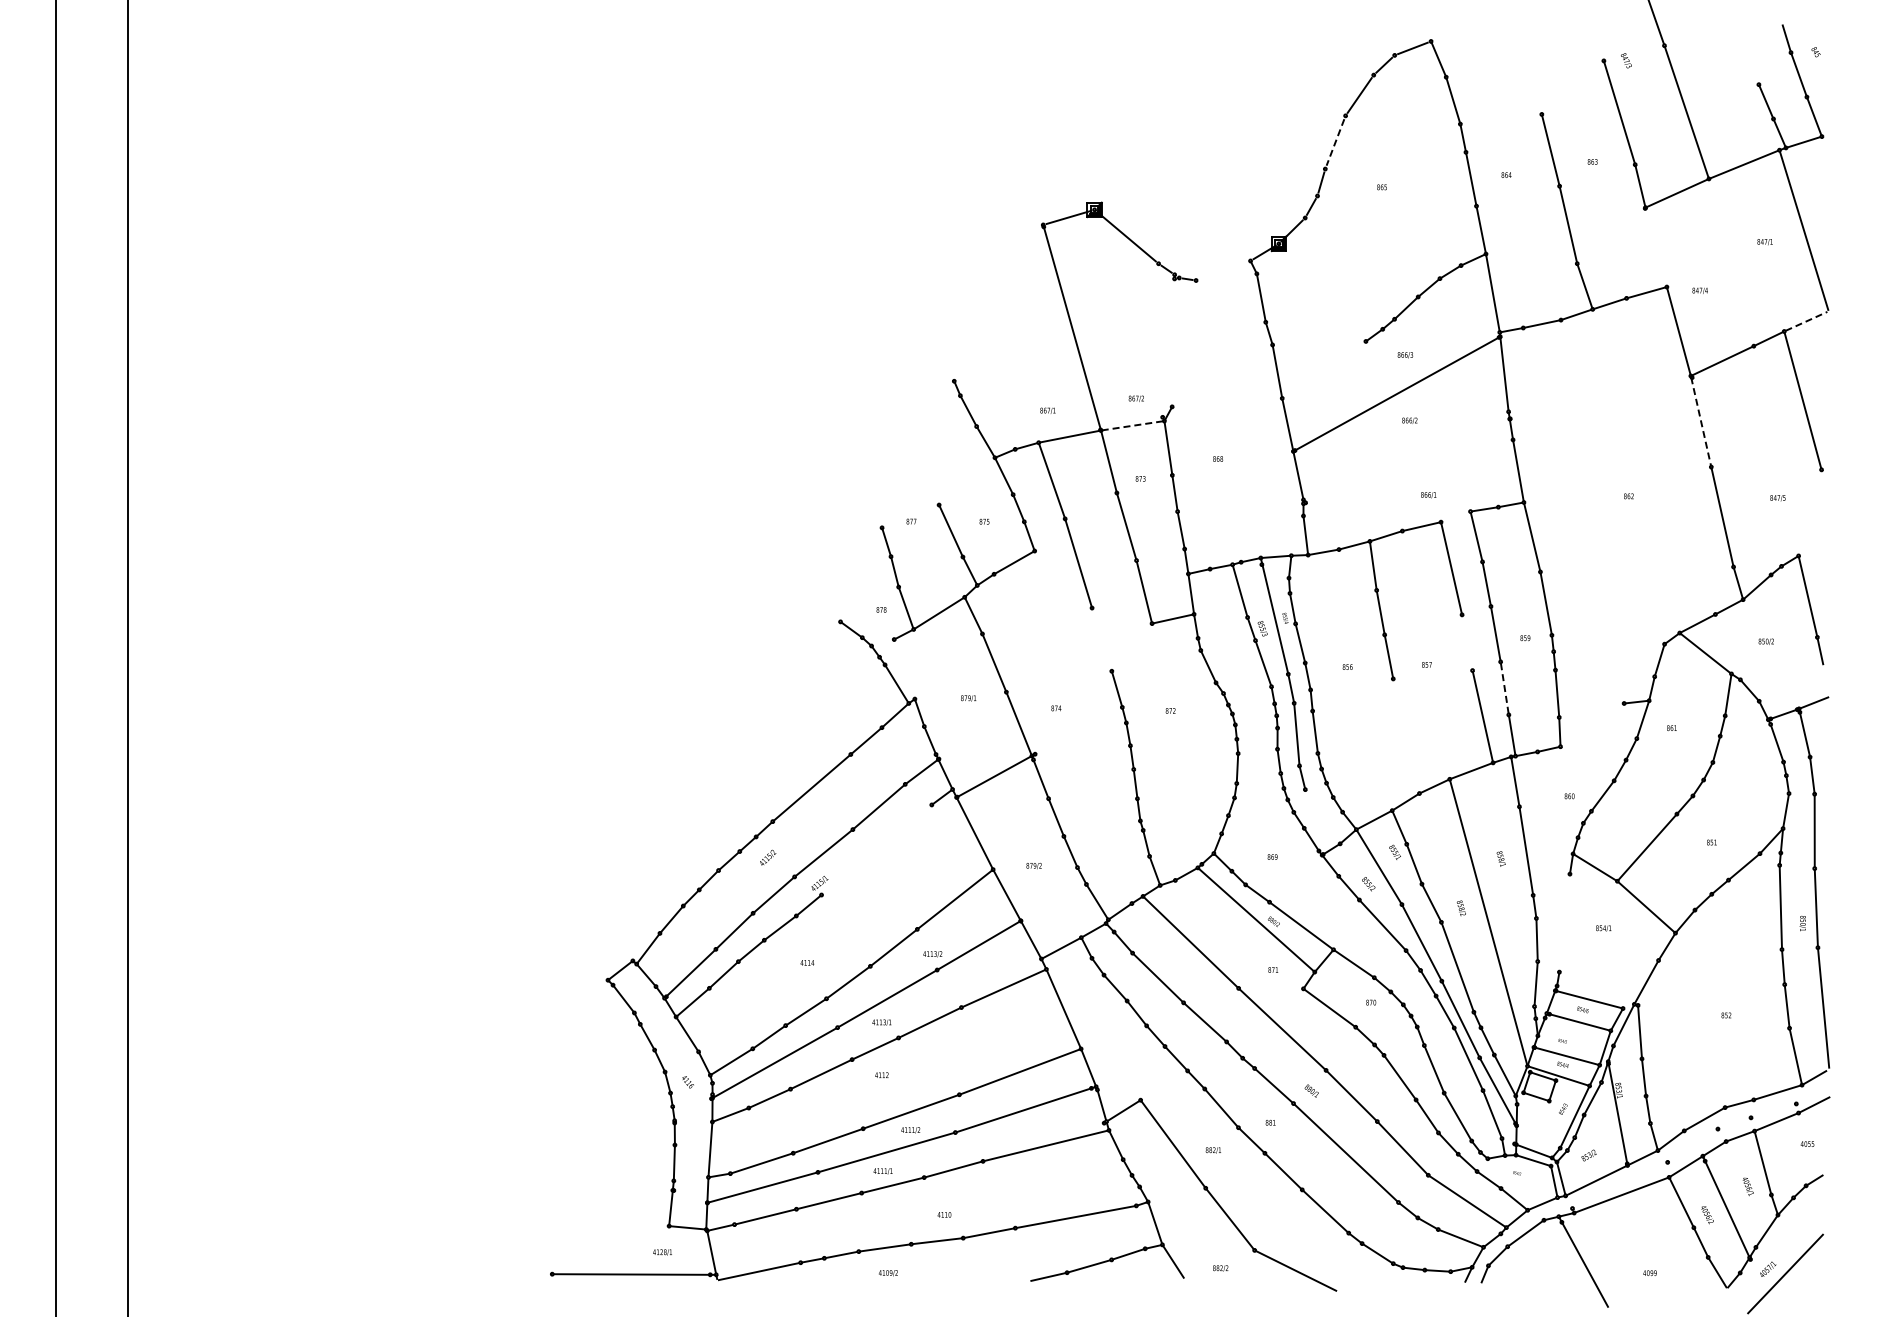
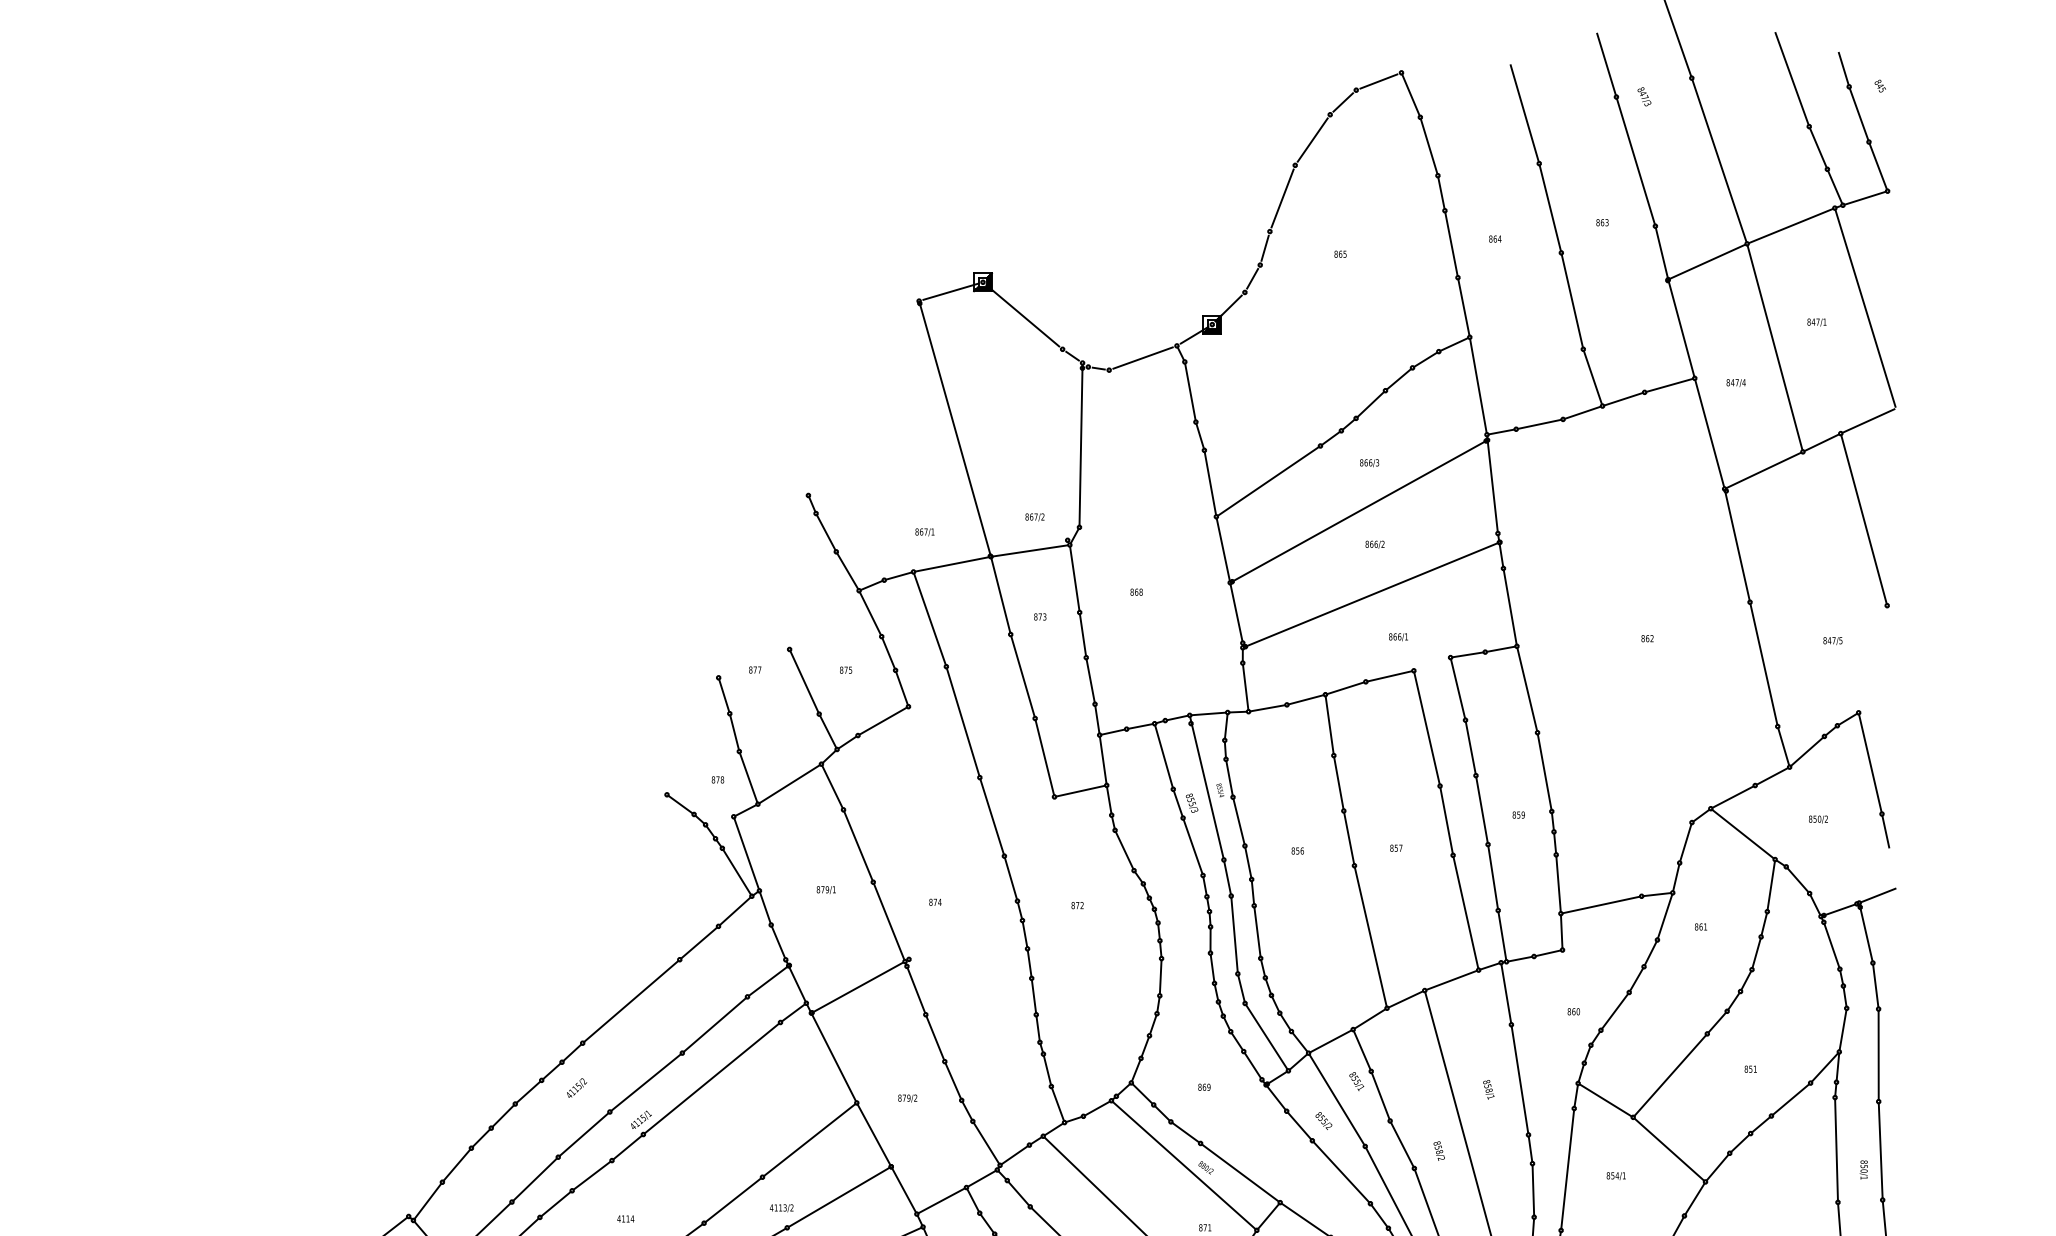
line: (1595, 34) -> (1606, 64), added
line: (1744, 46) -> (1791, 79), added
line: (1529, 74) -> (1523, 113), added
line: (1335, 142) -> (1282, 198), dashed -> solid
line: (1655, 247) -> (1680, 329), added
line: (1731, 262) -> (1775, 347), added
line: (1223, 270) -> (1143, 357), added
line: (1806, 321) -> (1868, 421), dashed -> solid
line: (1173, 340) -> (1081, 444), added
line: (1323, 369) -> (1267, 480), added
line: (1701, 422) -> (1737, 546), dashed -> solid
line: (1132, 425) -> (1030, 550), dashed -> solid
line: (1406, 461) -> (1370, 595), added
line: (1101, 639) -> (991, 816), added
line: (1467, 642) -> (1446, 820), added
line: (904, 668) -> (746, 852), added
line: (1504, 688) -> (1492, 877), dashed -> solid
line: (1591, 710) -> (1601, 905), added
line: (1406, 736) -> (1370, 937), added
line: (1322, 816) -> (1266, 1036), added
line: (876, 849) -> (711, 1077), added
line: (1564, 922) -> (1567, 1168), added

